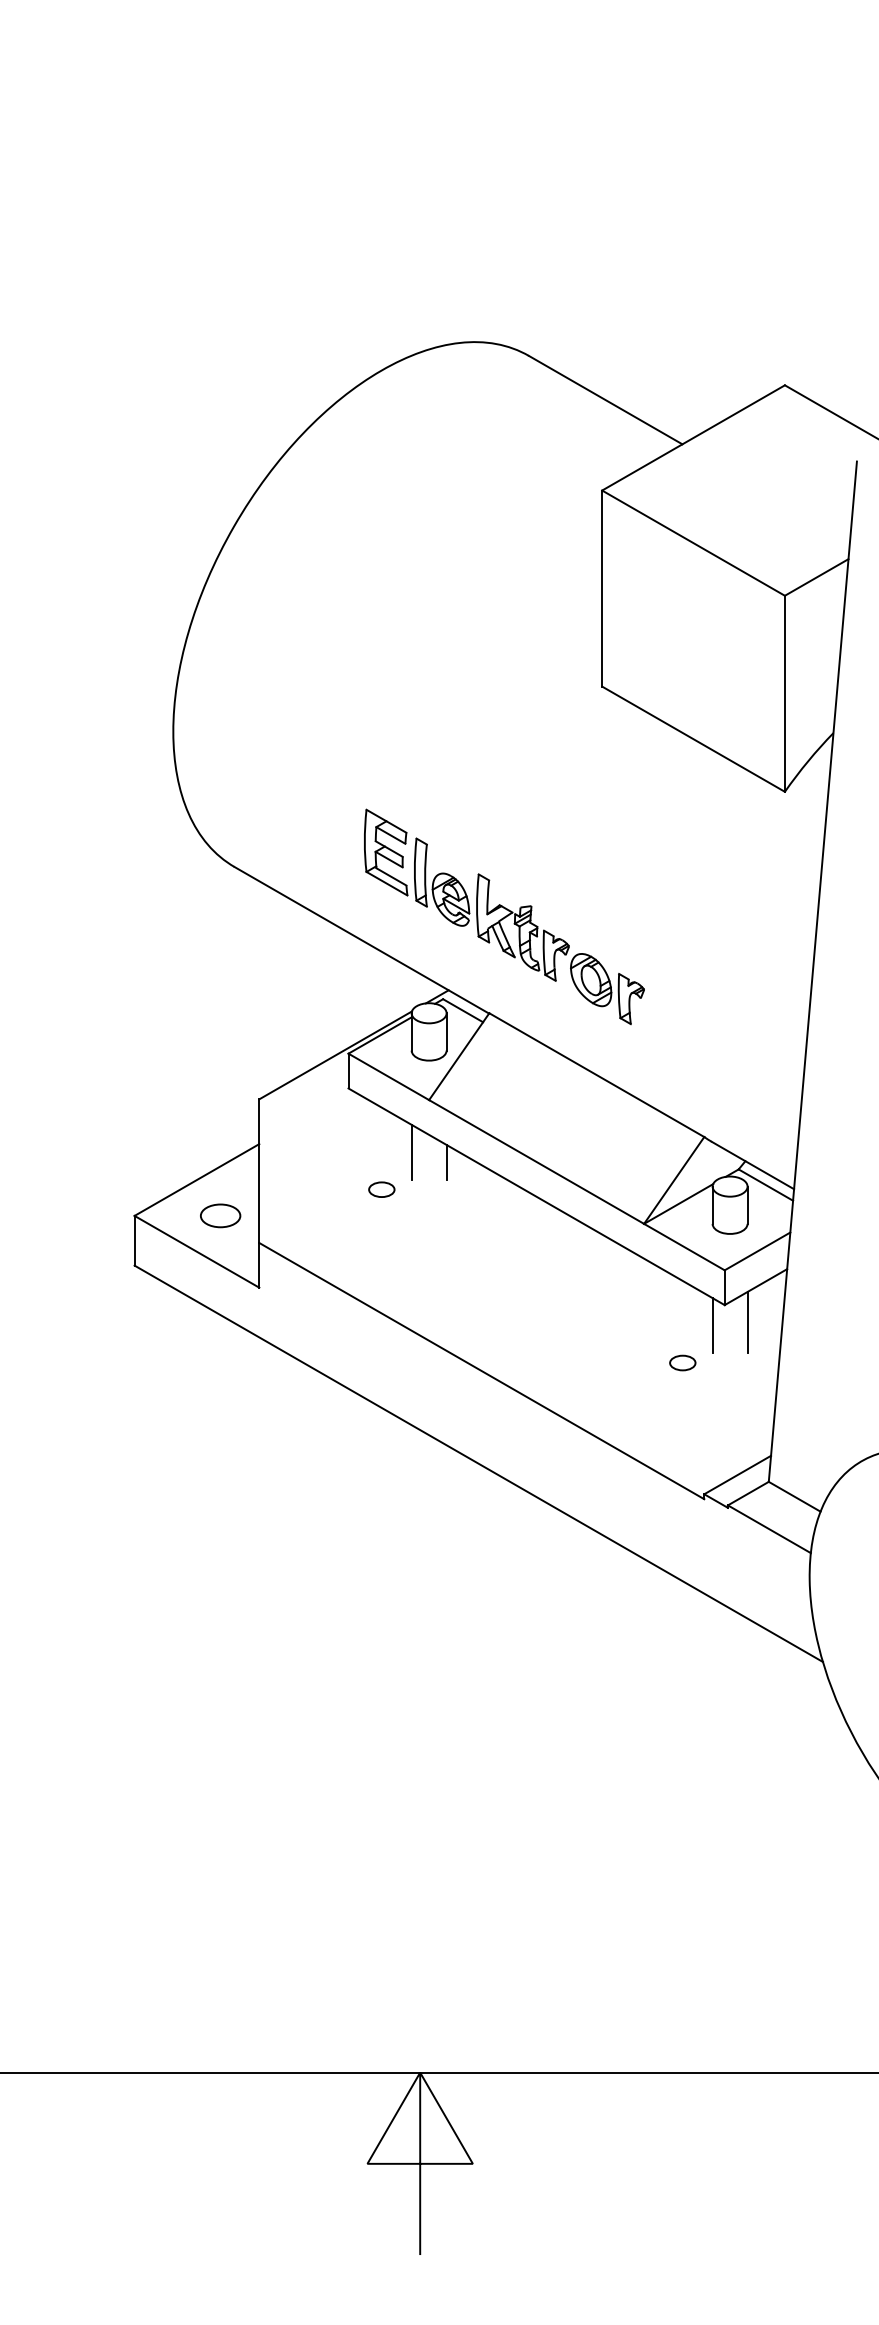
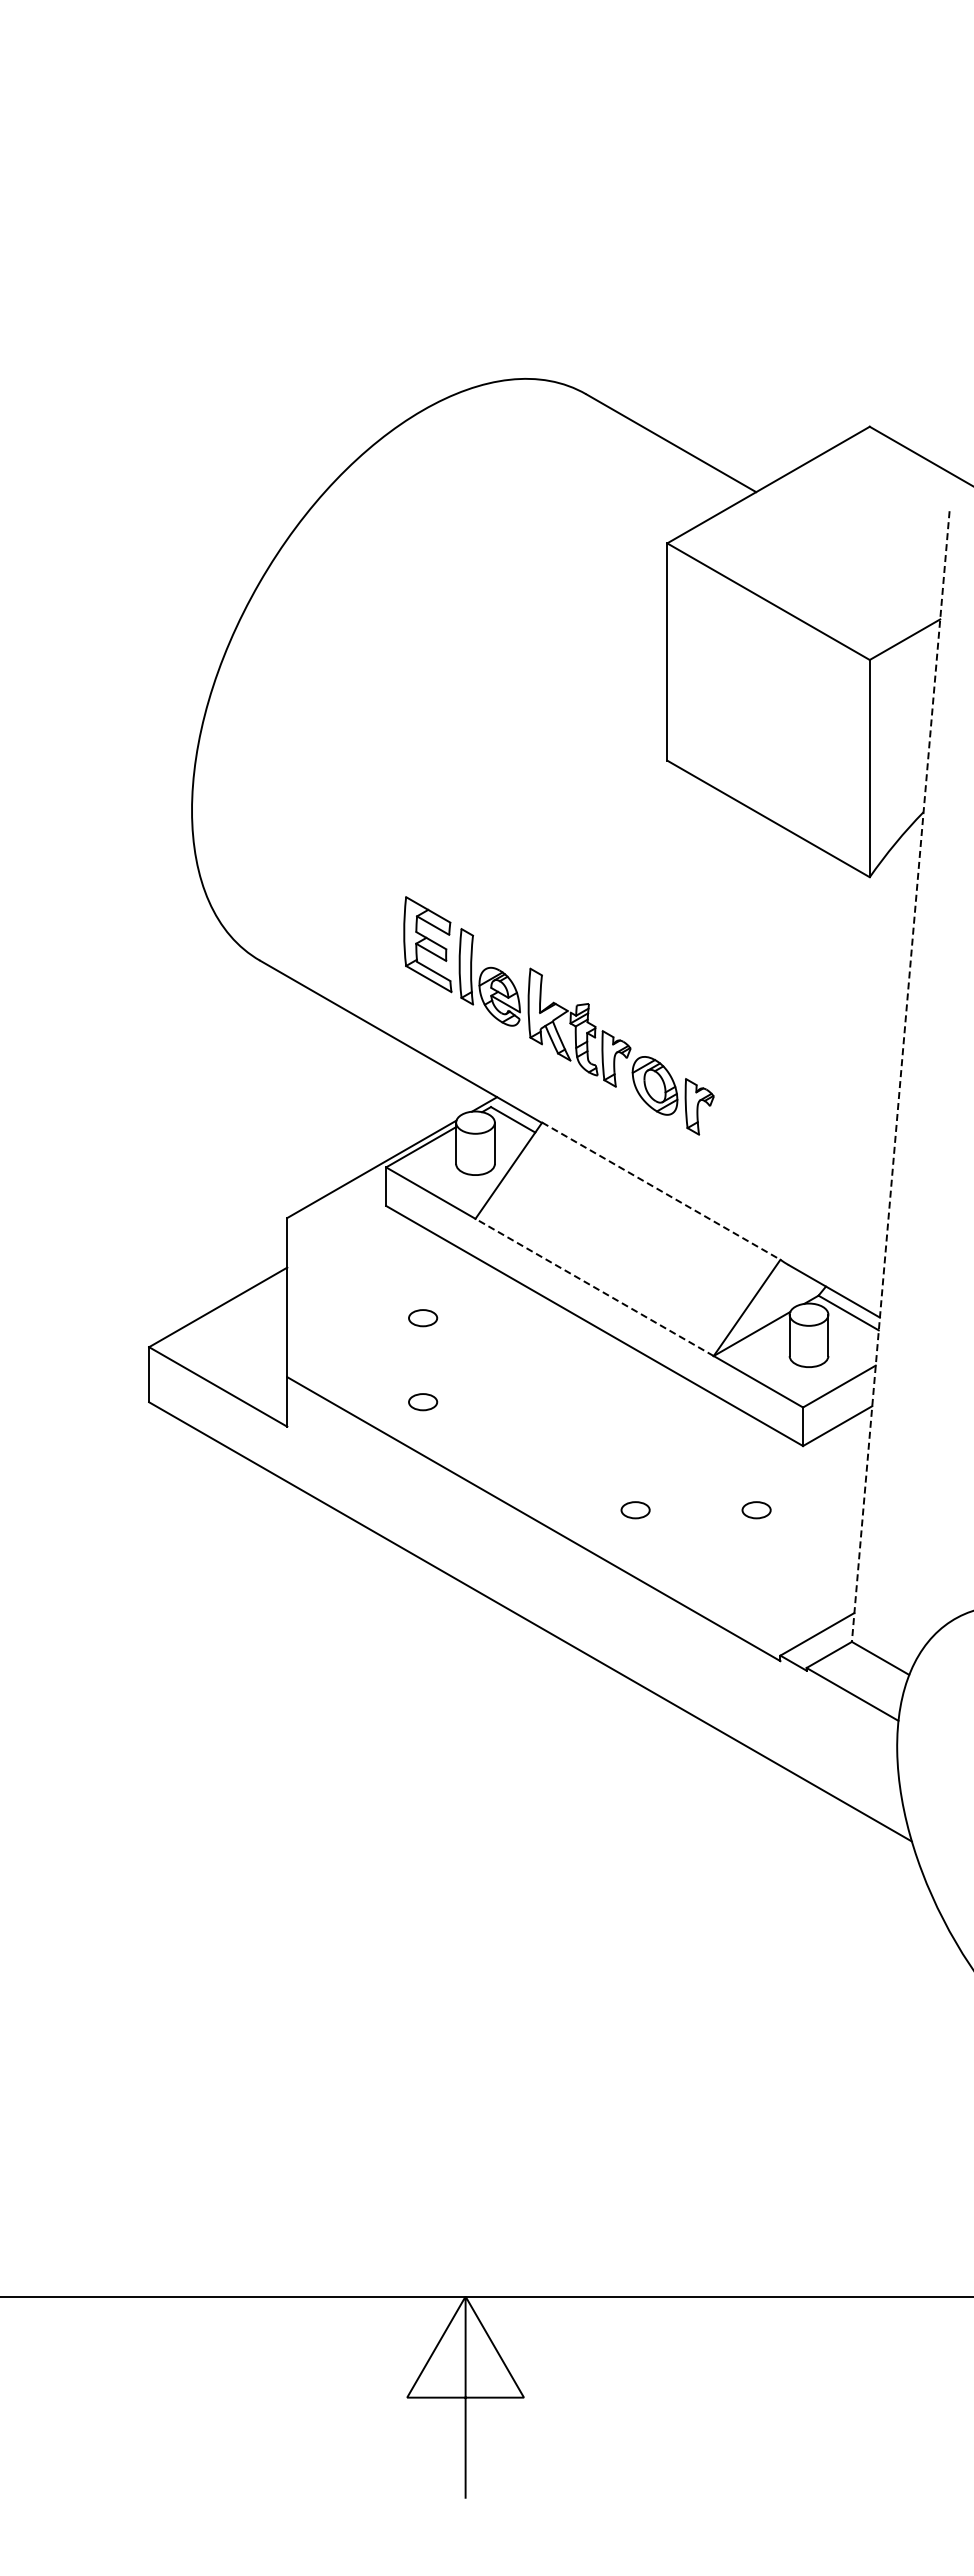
line: (812, 972) -> (900, 1077), solid -> dashed
line: (596, 1075) -> (661, 1191), solid -> dashed
line: (411, 1152) -> (456, 1276), removed
line: (446, 1162) -> (494, 1287), removed
line: (536, 1162) -> (594, 1287), solid -> dashed
part: (220, 1215) -> (244, 1346), removed
part: (382, 1265) -> (423, 1402), added
line: (747, 1322) -> (828, 1465), removed
line: (712, 1325) -> (789, 1468), removed
part: (573, 1363) -> (635, 1510), added

